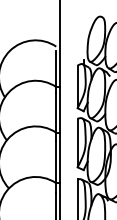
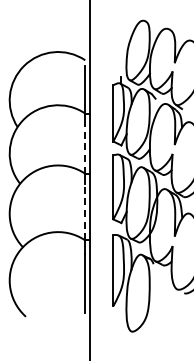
line: (56, 112) -> (85, 147), solid -> dashed
line: (56, 161) -> (85, 211), solid -> dashed

